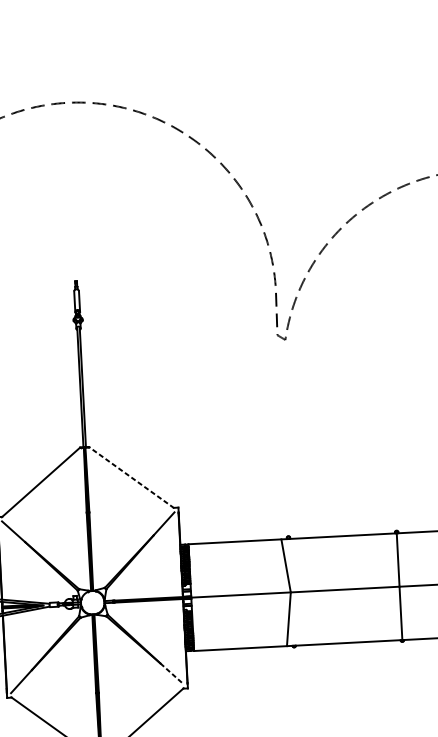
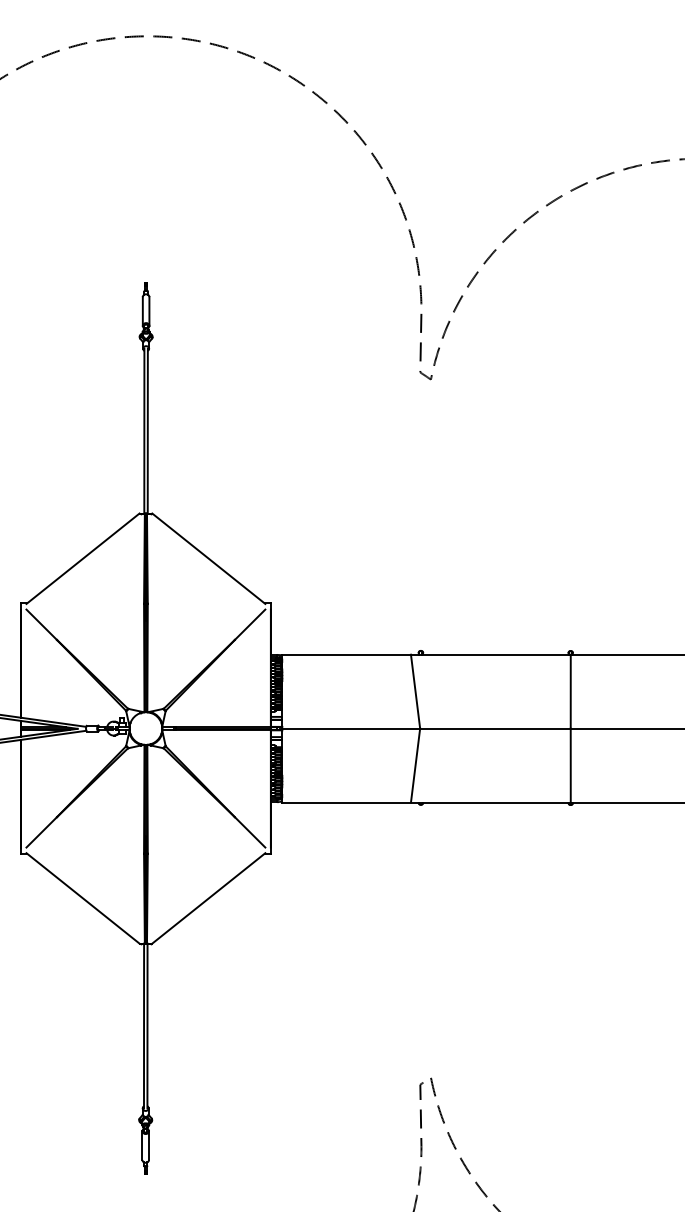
line: (131, 477) -> (208, 558), dashed -> solid
line: (172, 673) -> (250, 832), dashed -> solid

